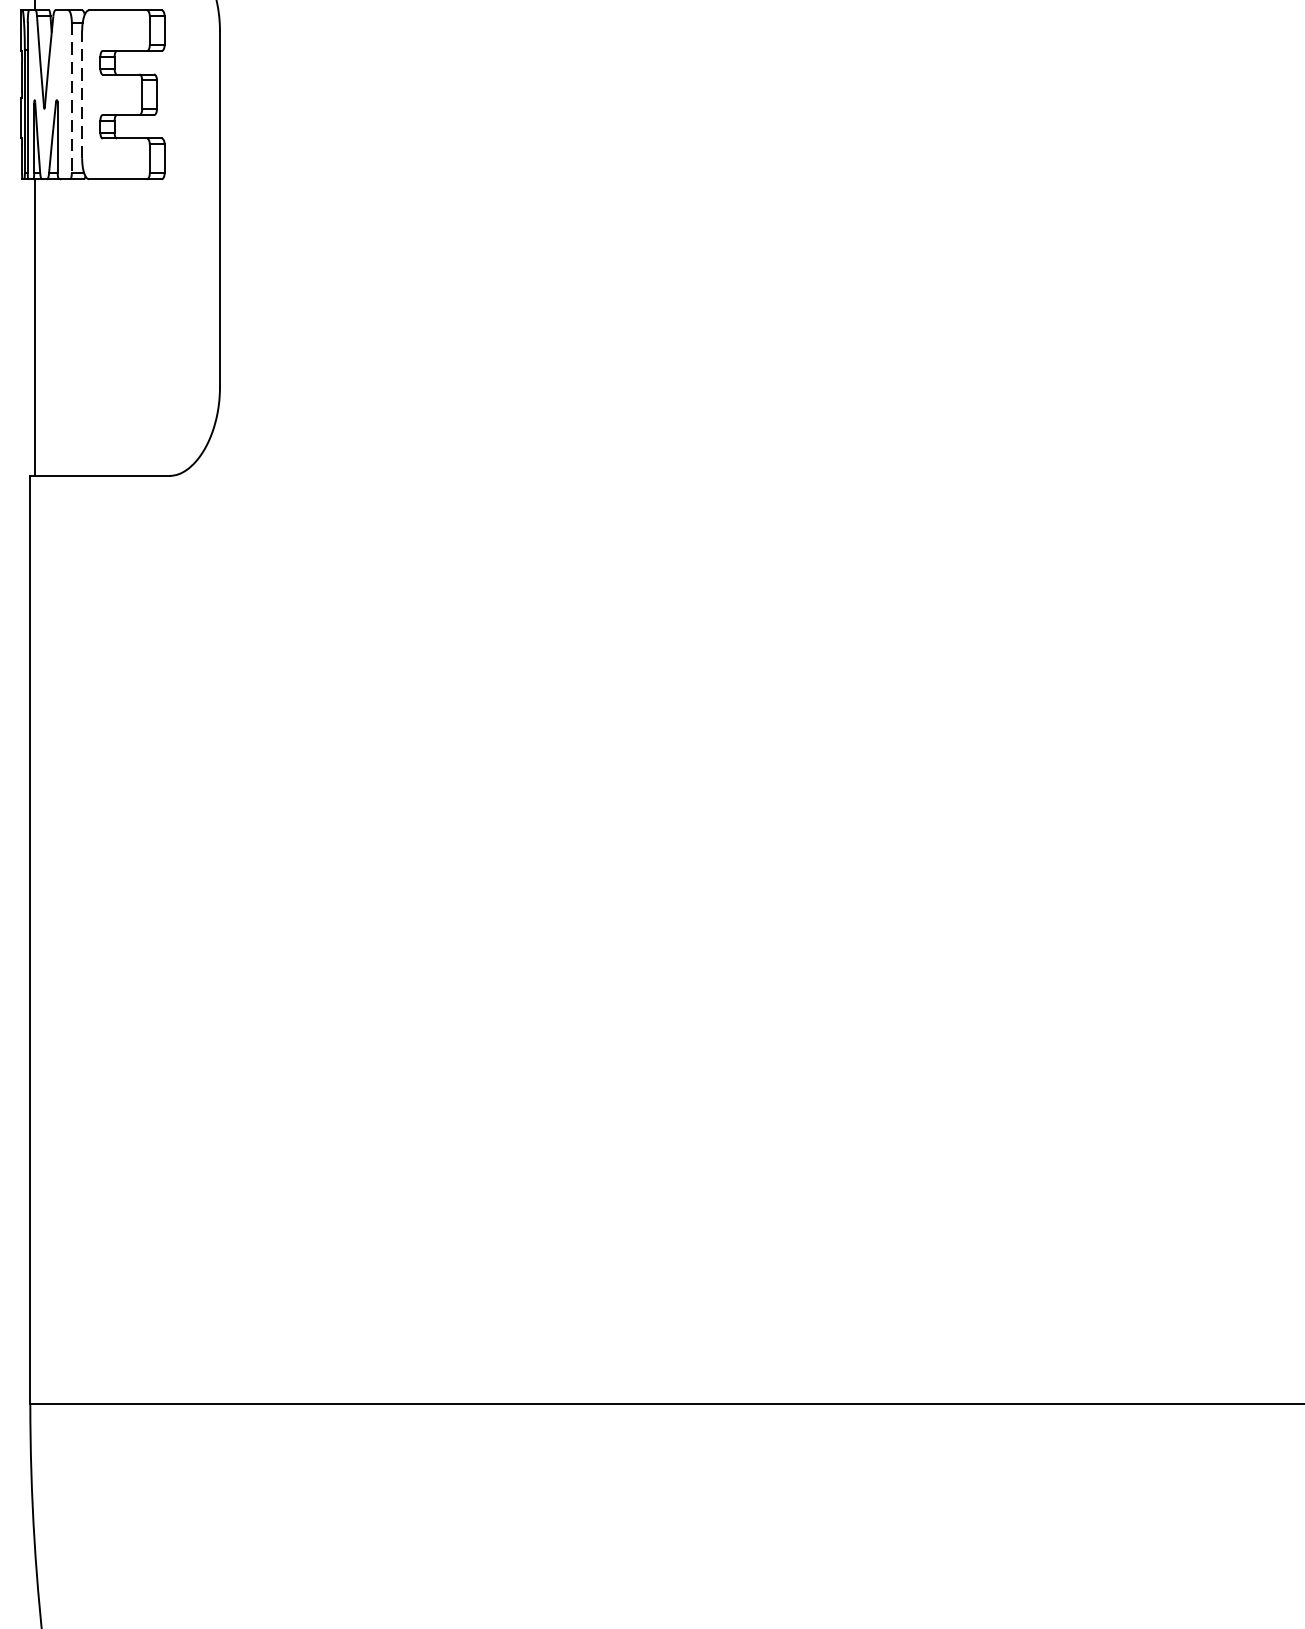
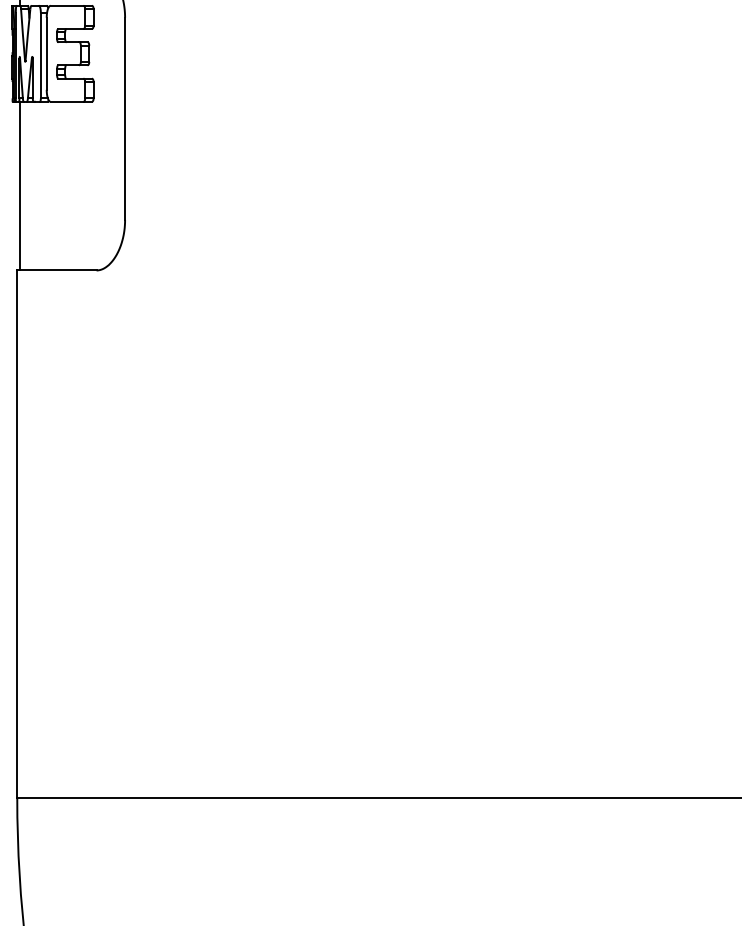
line: (81, 94) -> (46, 53), dashed -> solid
line: (71, 97) -> (40, 55), dashed -> solid

